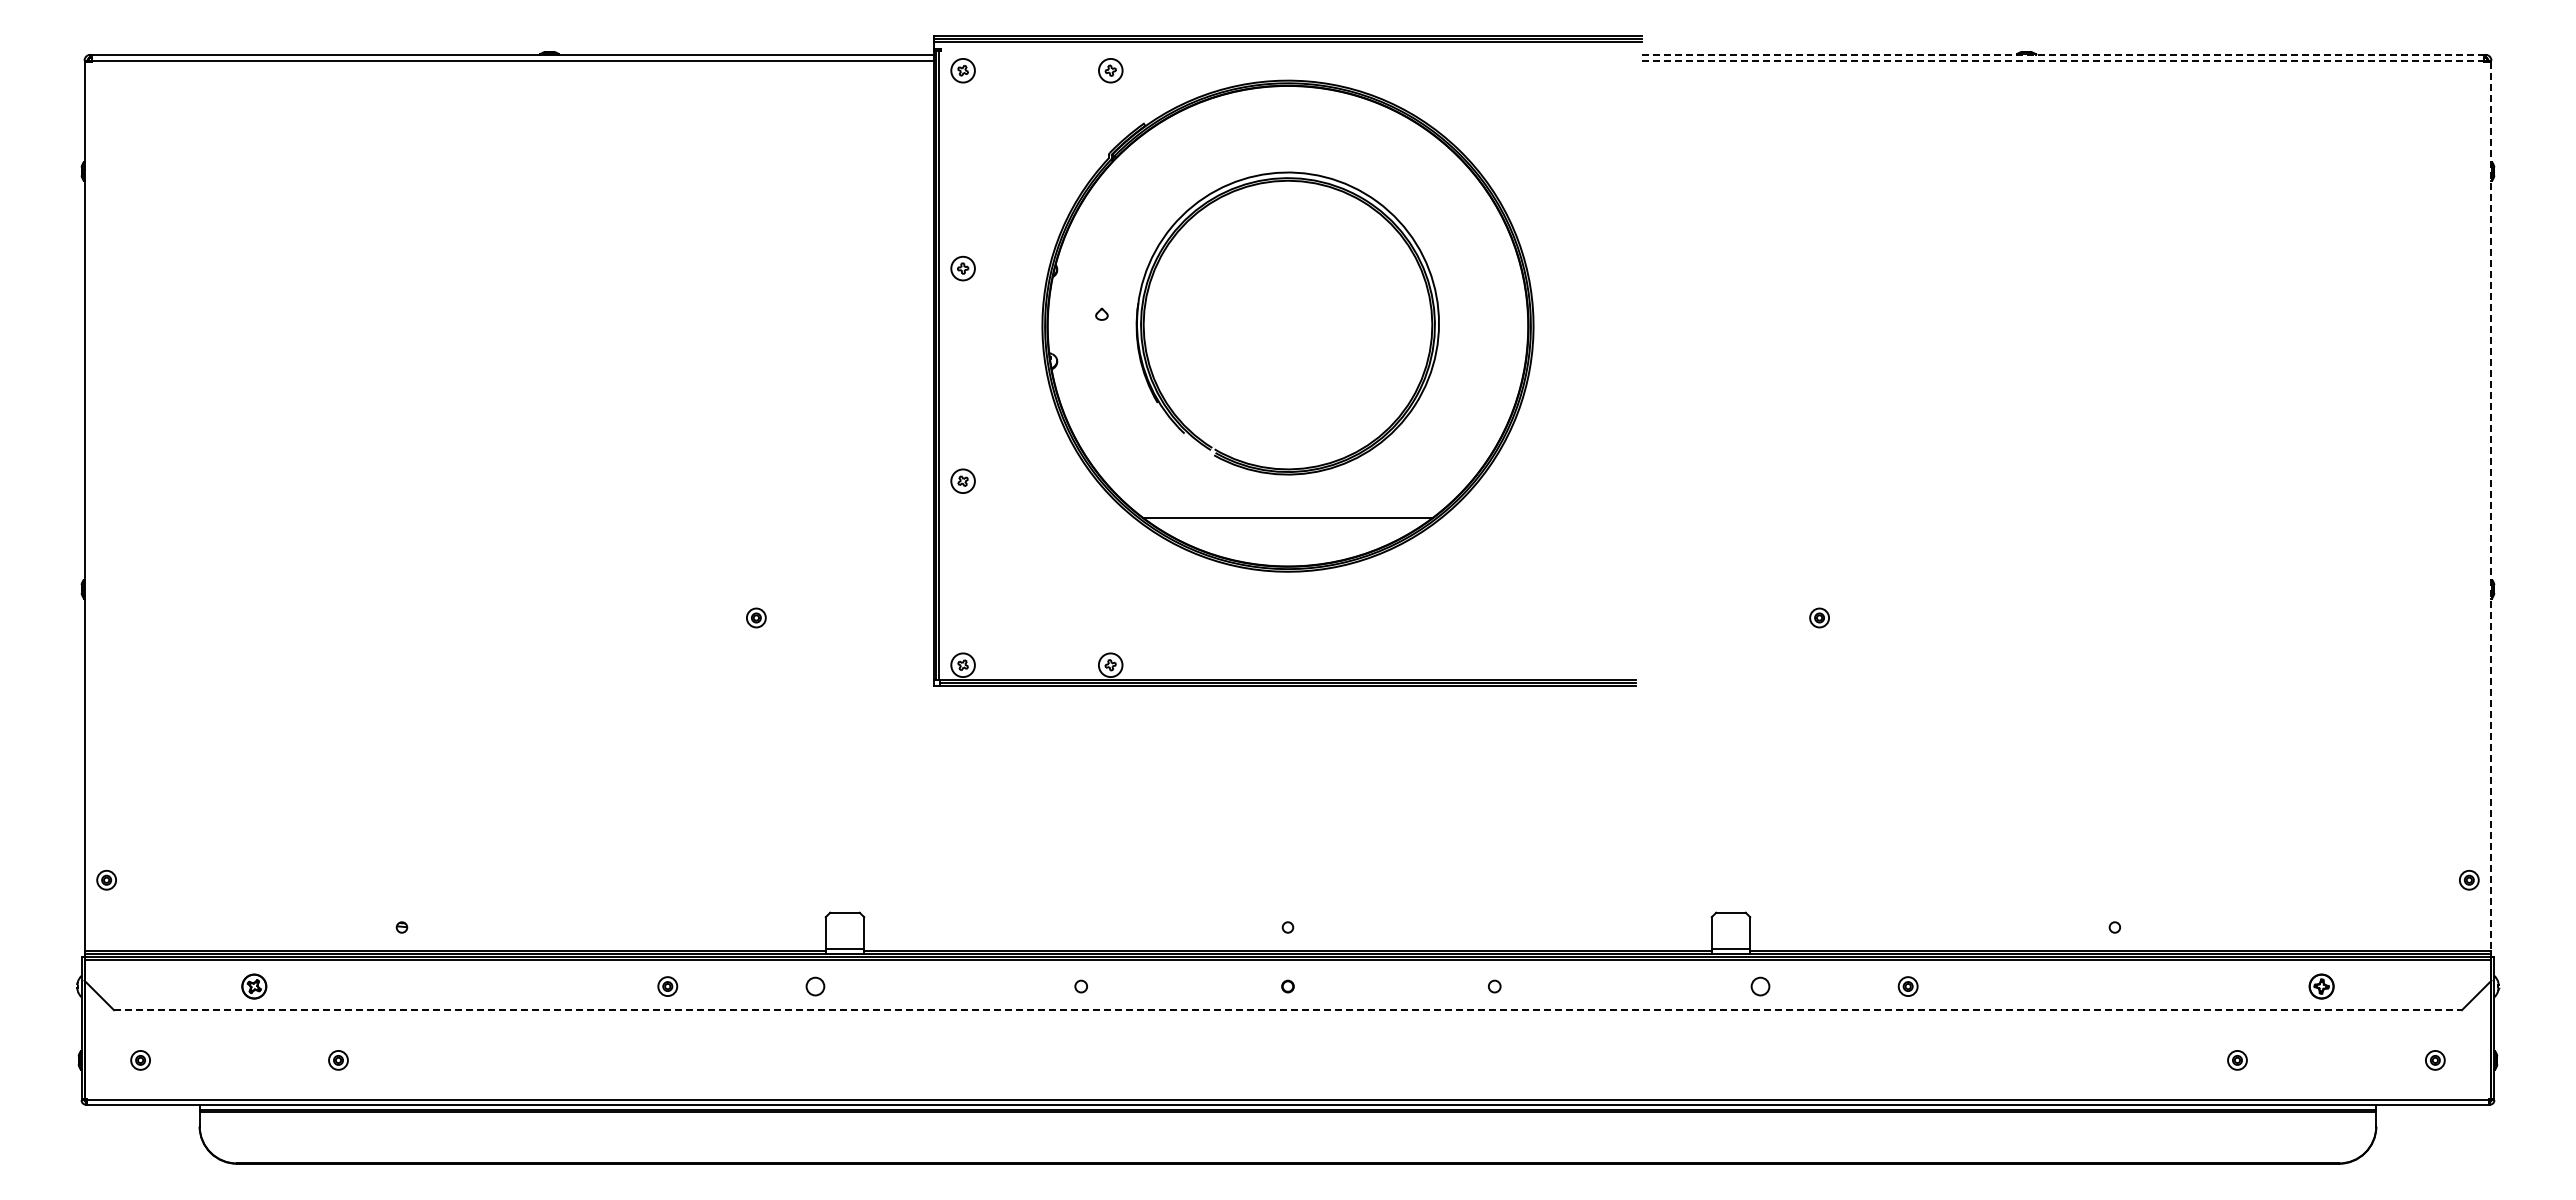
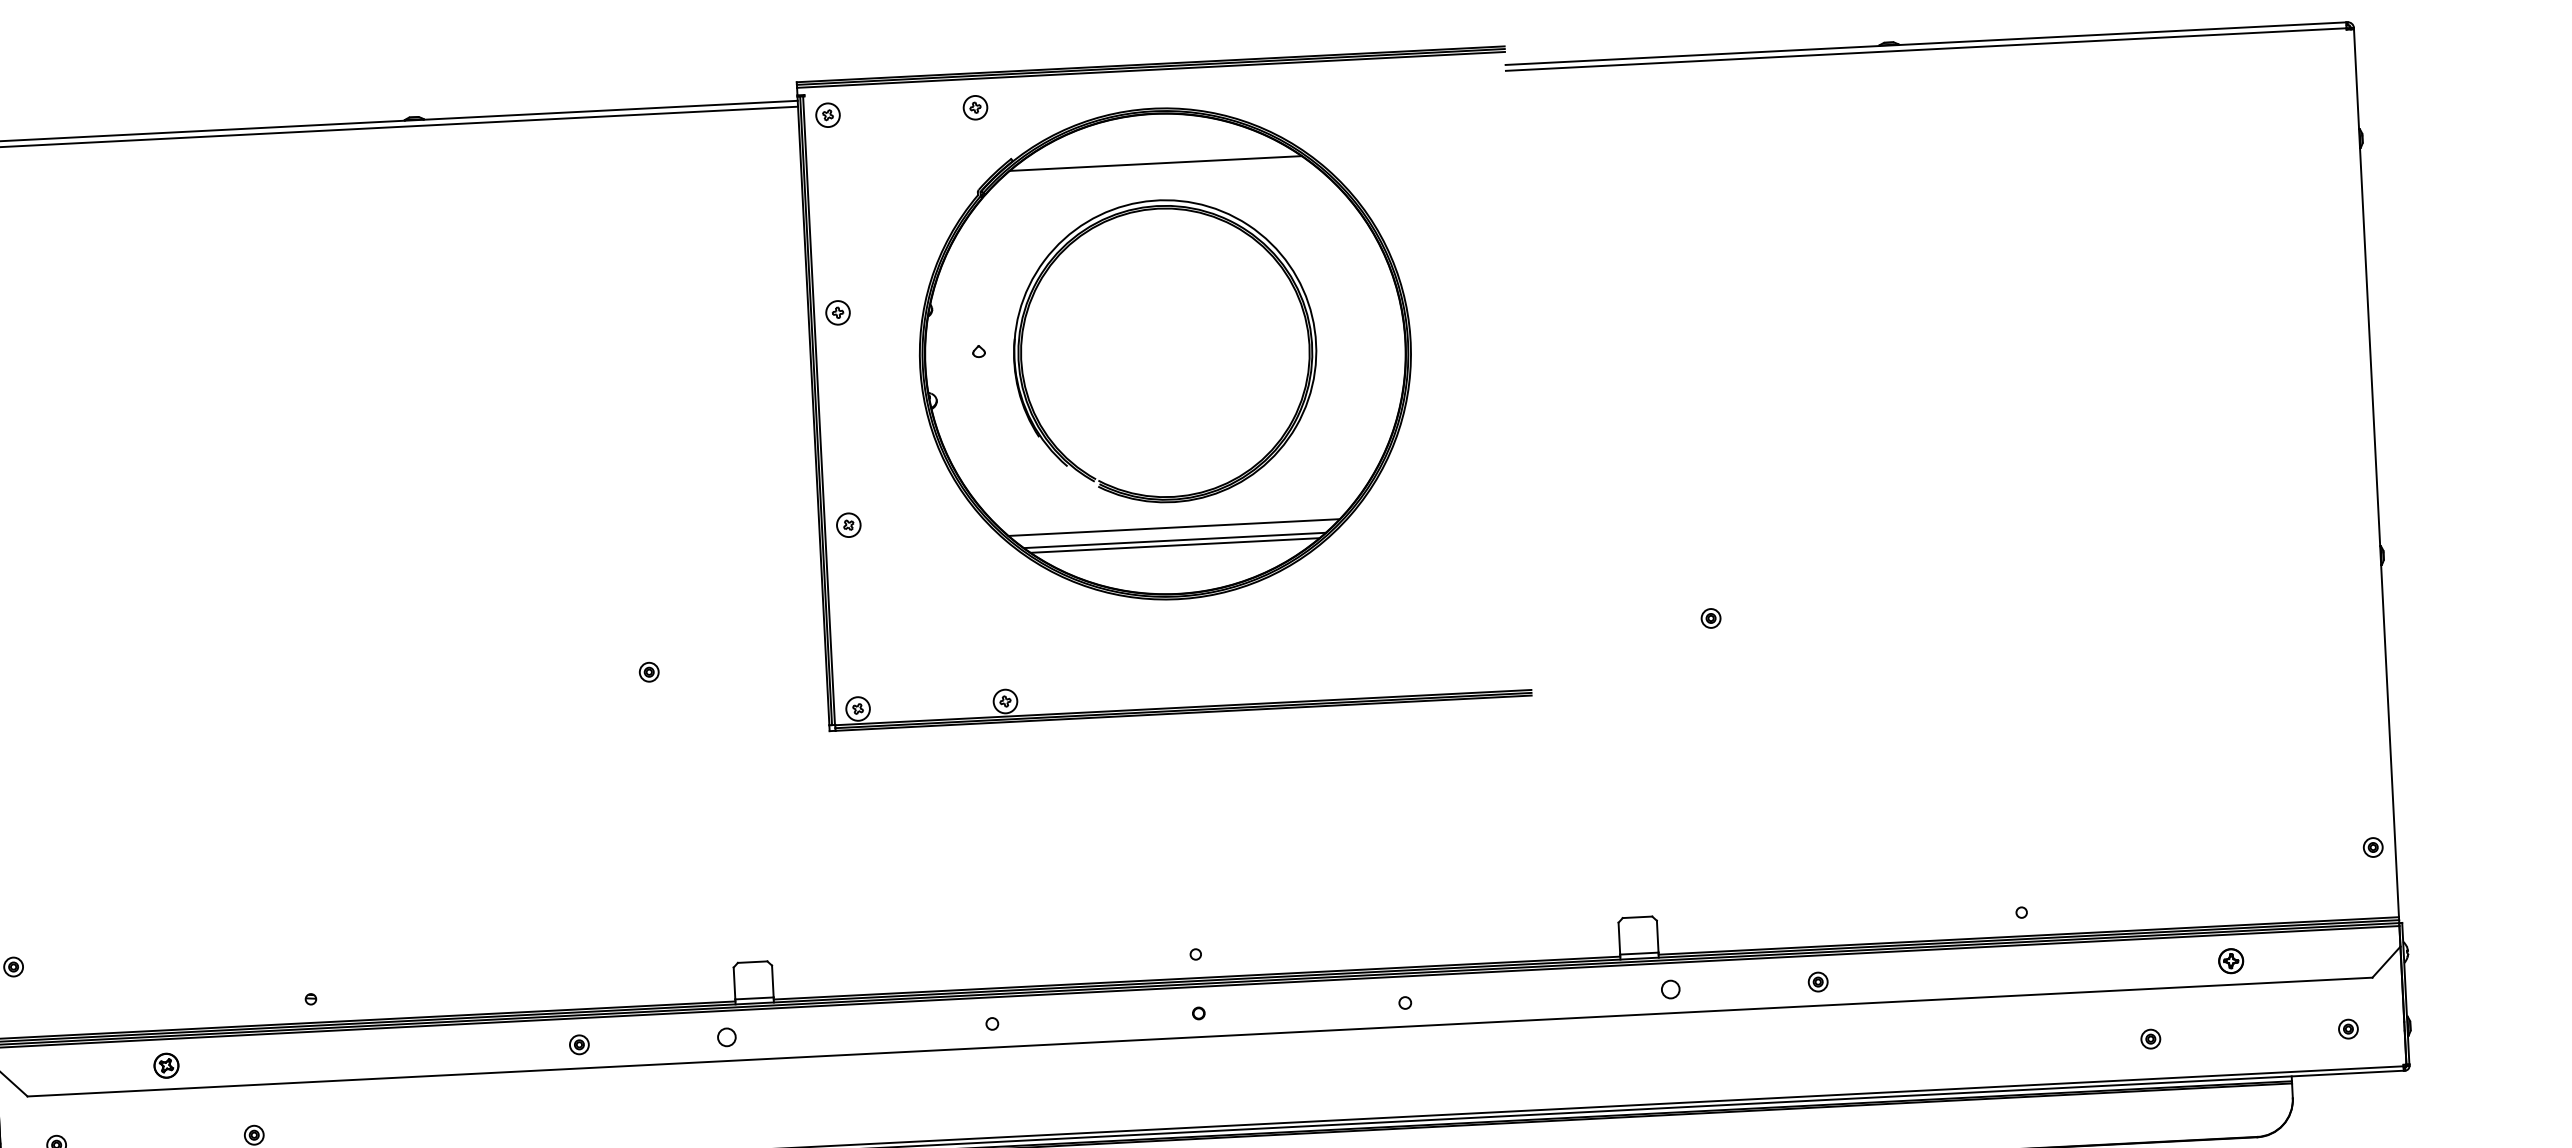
line: (2063, 54) -> (1926, 43), dashed -> solid
line: (2063, 60) -> (1926, 49), dashed -> solid
line: (1287, 135) -> (1155, 163), added
line: (1287, 500) -> (1173, 528), added
line: (2491, 507) -> (2376, 474), dashed -> solid
line: (1287, 512) -> (1174, 540), added
line: (1287, 1010) -> (1199, 1037), dashed -> solid

